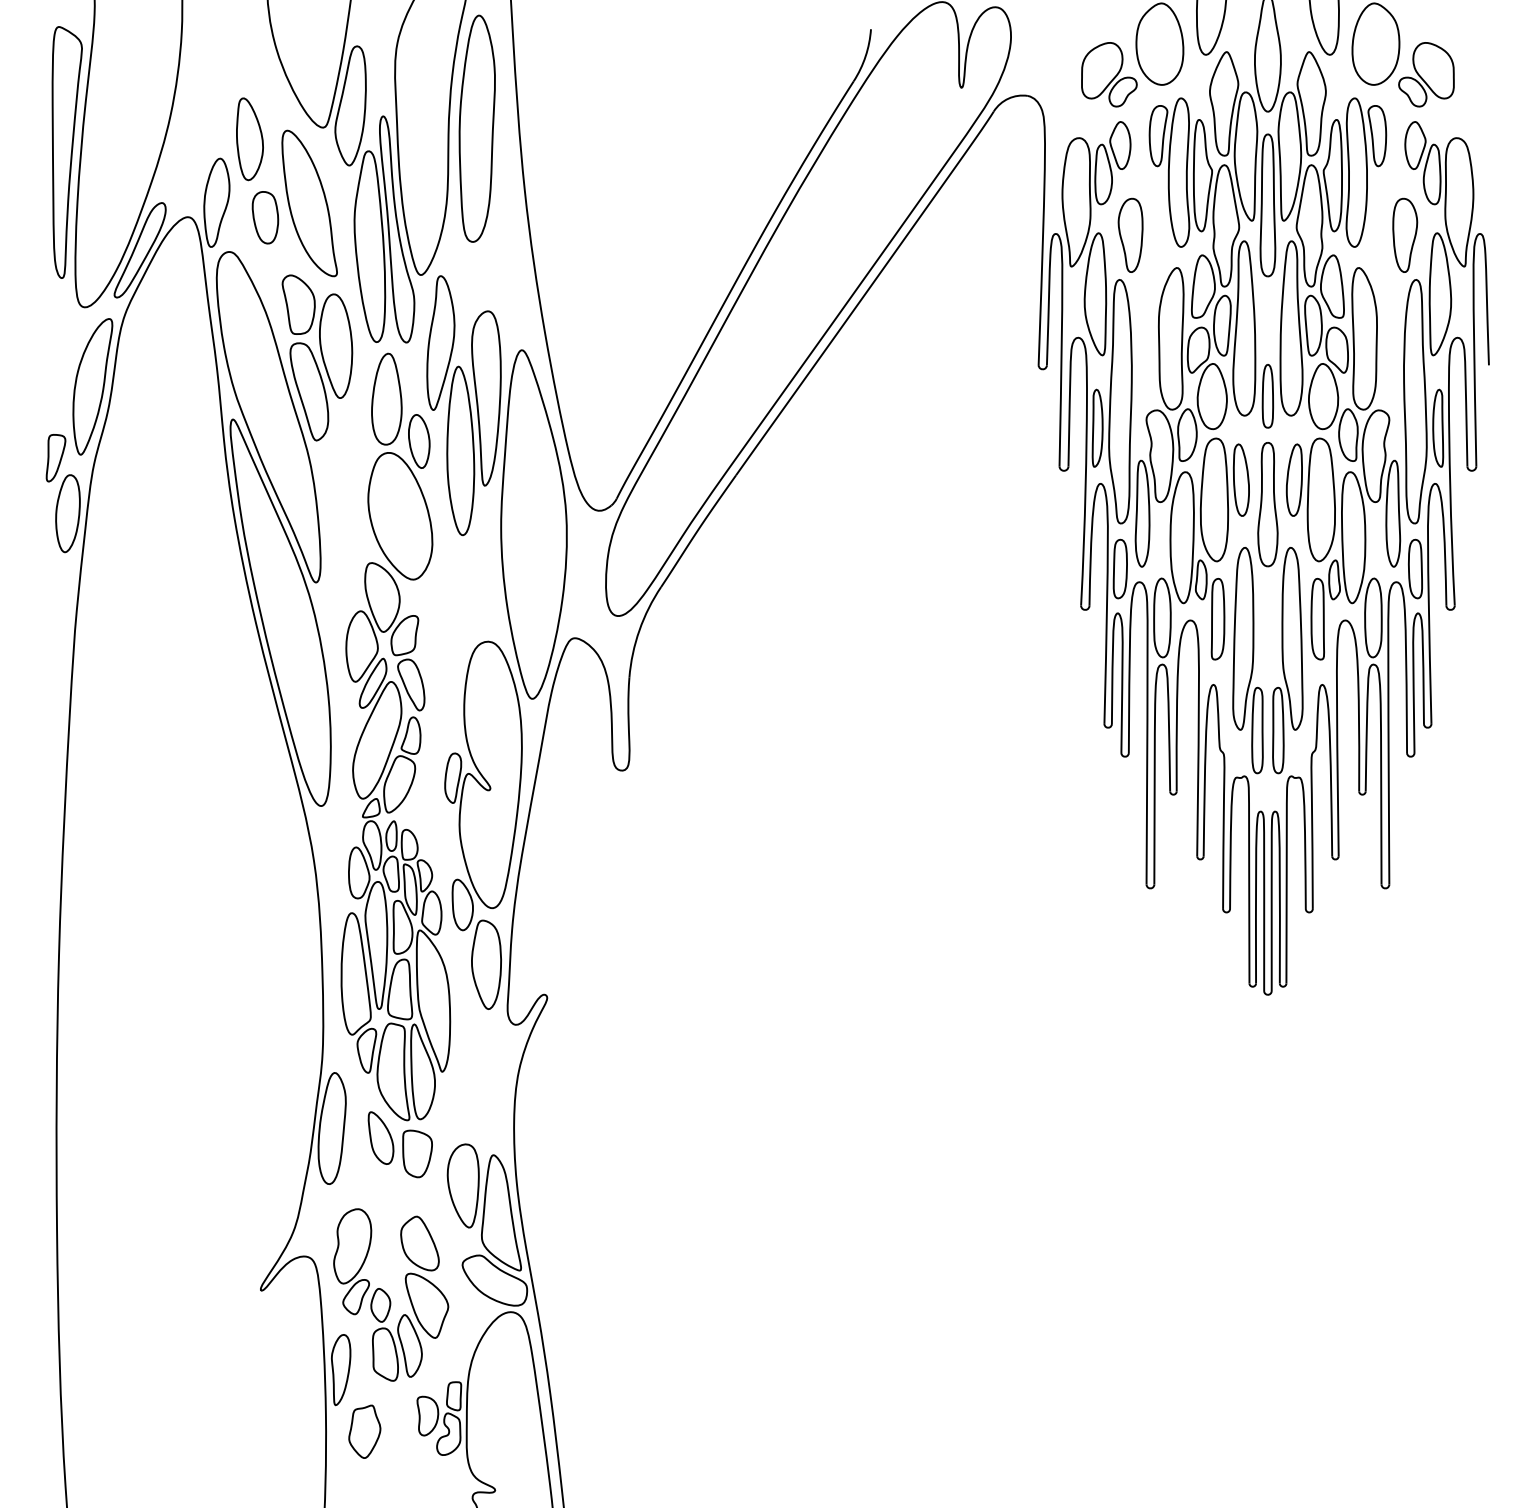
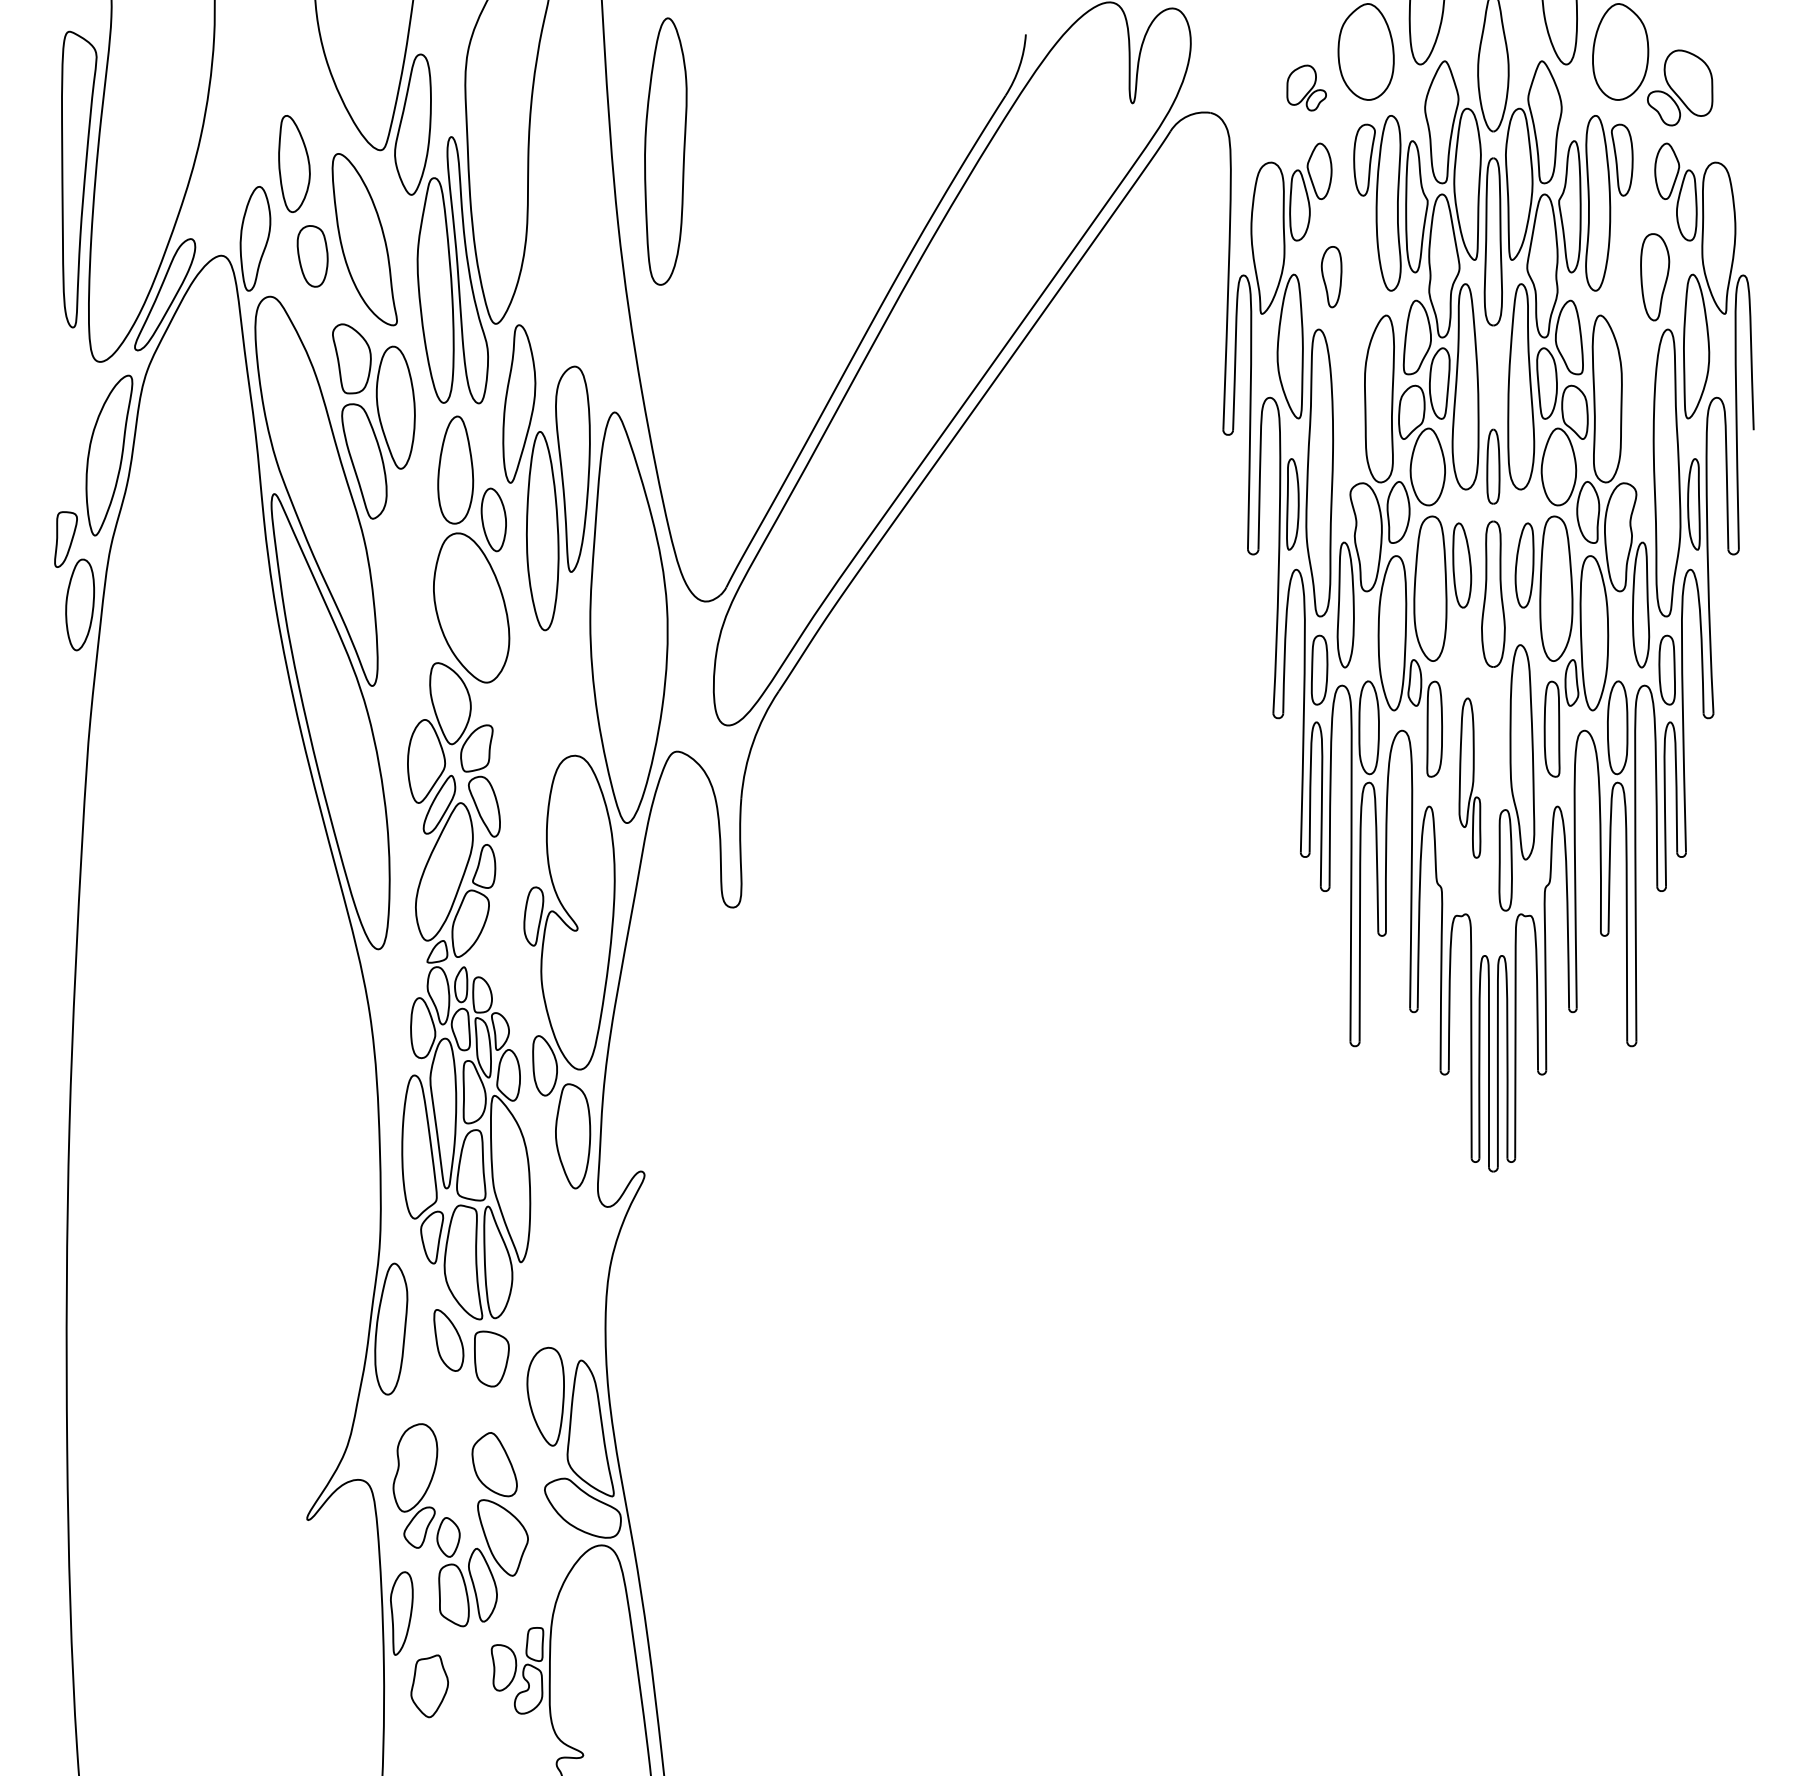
part: (1109, 74) -> (1306, 87), size x0.6
part: (476, 128) -> (664, 151), moved
part: (1130, 234) -> (1331, 276), size x0.7
part: (1247, 660) -> (1469, 777), size x0.6

